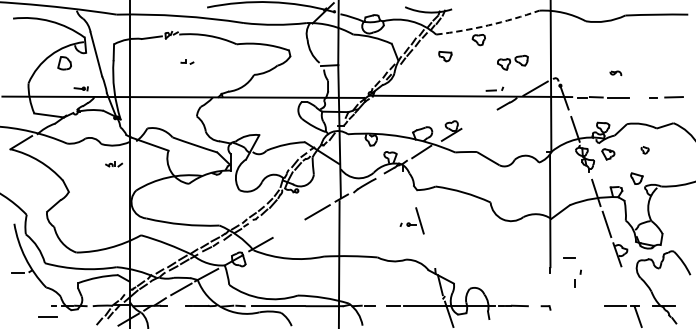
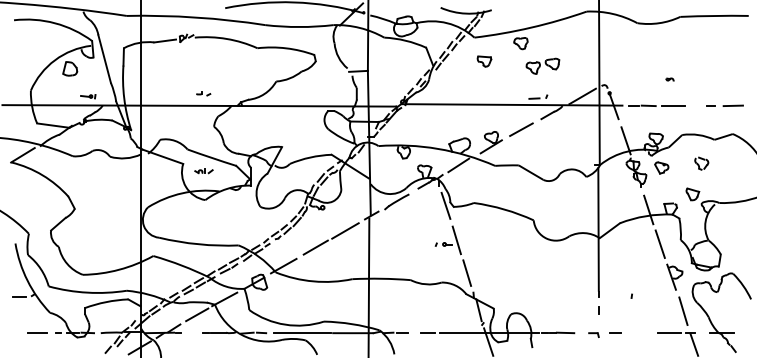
arc: (488, 25) -> (531, 27), dashed -> solid
part: (187, 62) -> (203, 93), moved
part: (512, 62) -> (542, 65), moved
part: (615, 73) -> (669, 79), size x0.62
line: (479, 119) -> (521, 129), added
part: (644, 150) -> (701, 163), size x1.67
part: (113, 164) -> (203, 171), moved
line: (409, 188) -> (445, 205), added
line: (290, 227) -> (315, 247), added
line: (429, 250) -> (467, 272), added
line: (569, 257) -> (615, 332), moved
line: (574, 283) -> (598, 310), moved
line: (628, 285) -> (683, 310), added
line: (48, 316) -> (37, 332), moved

